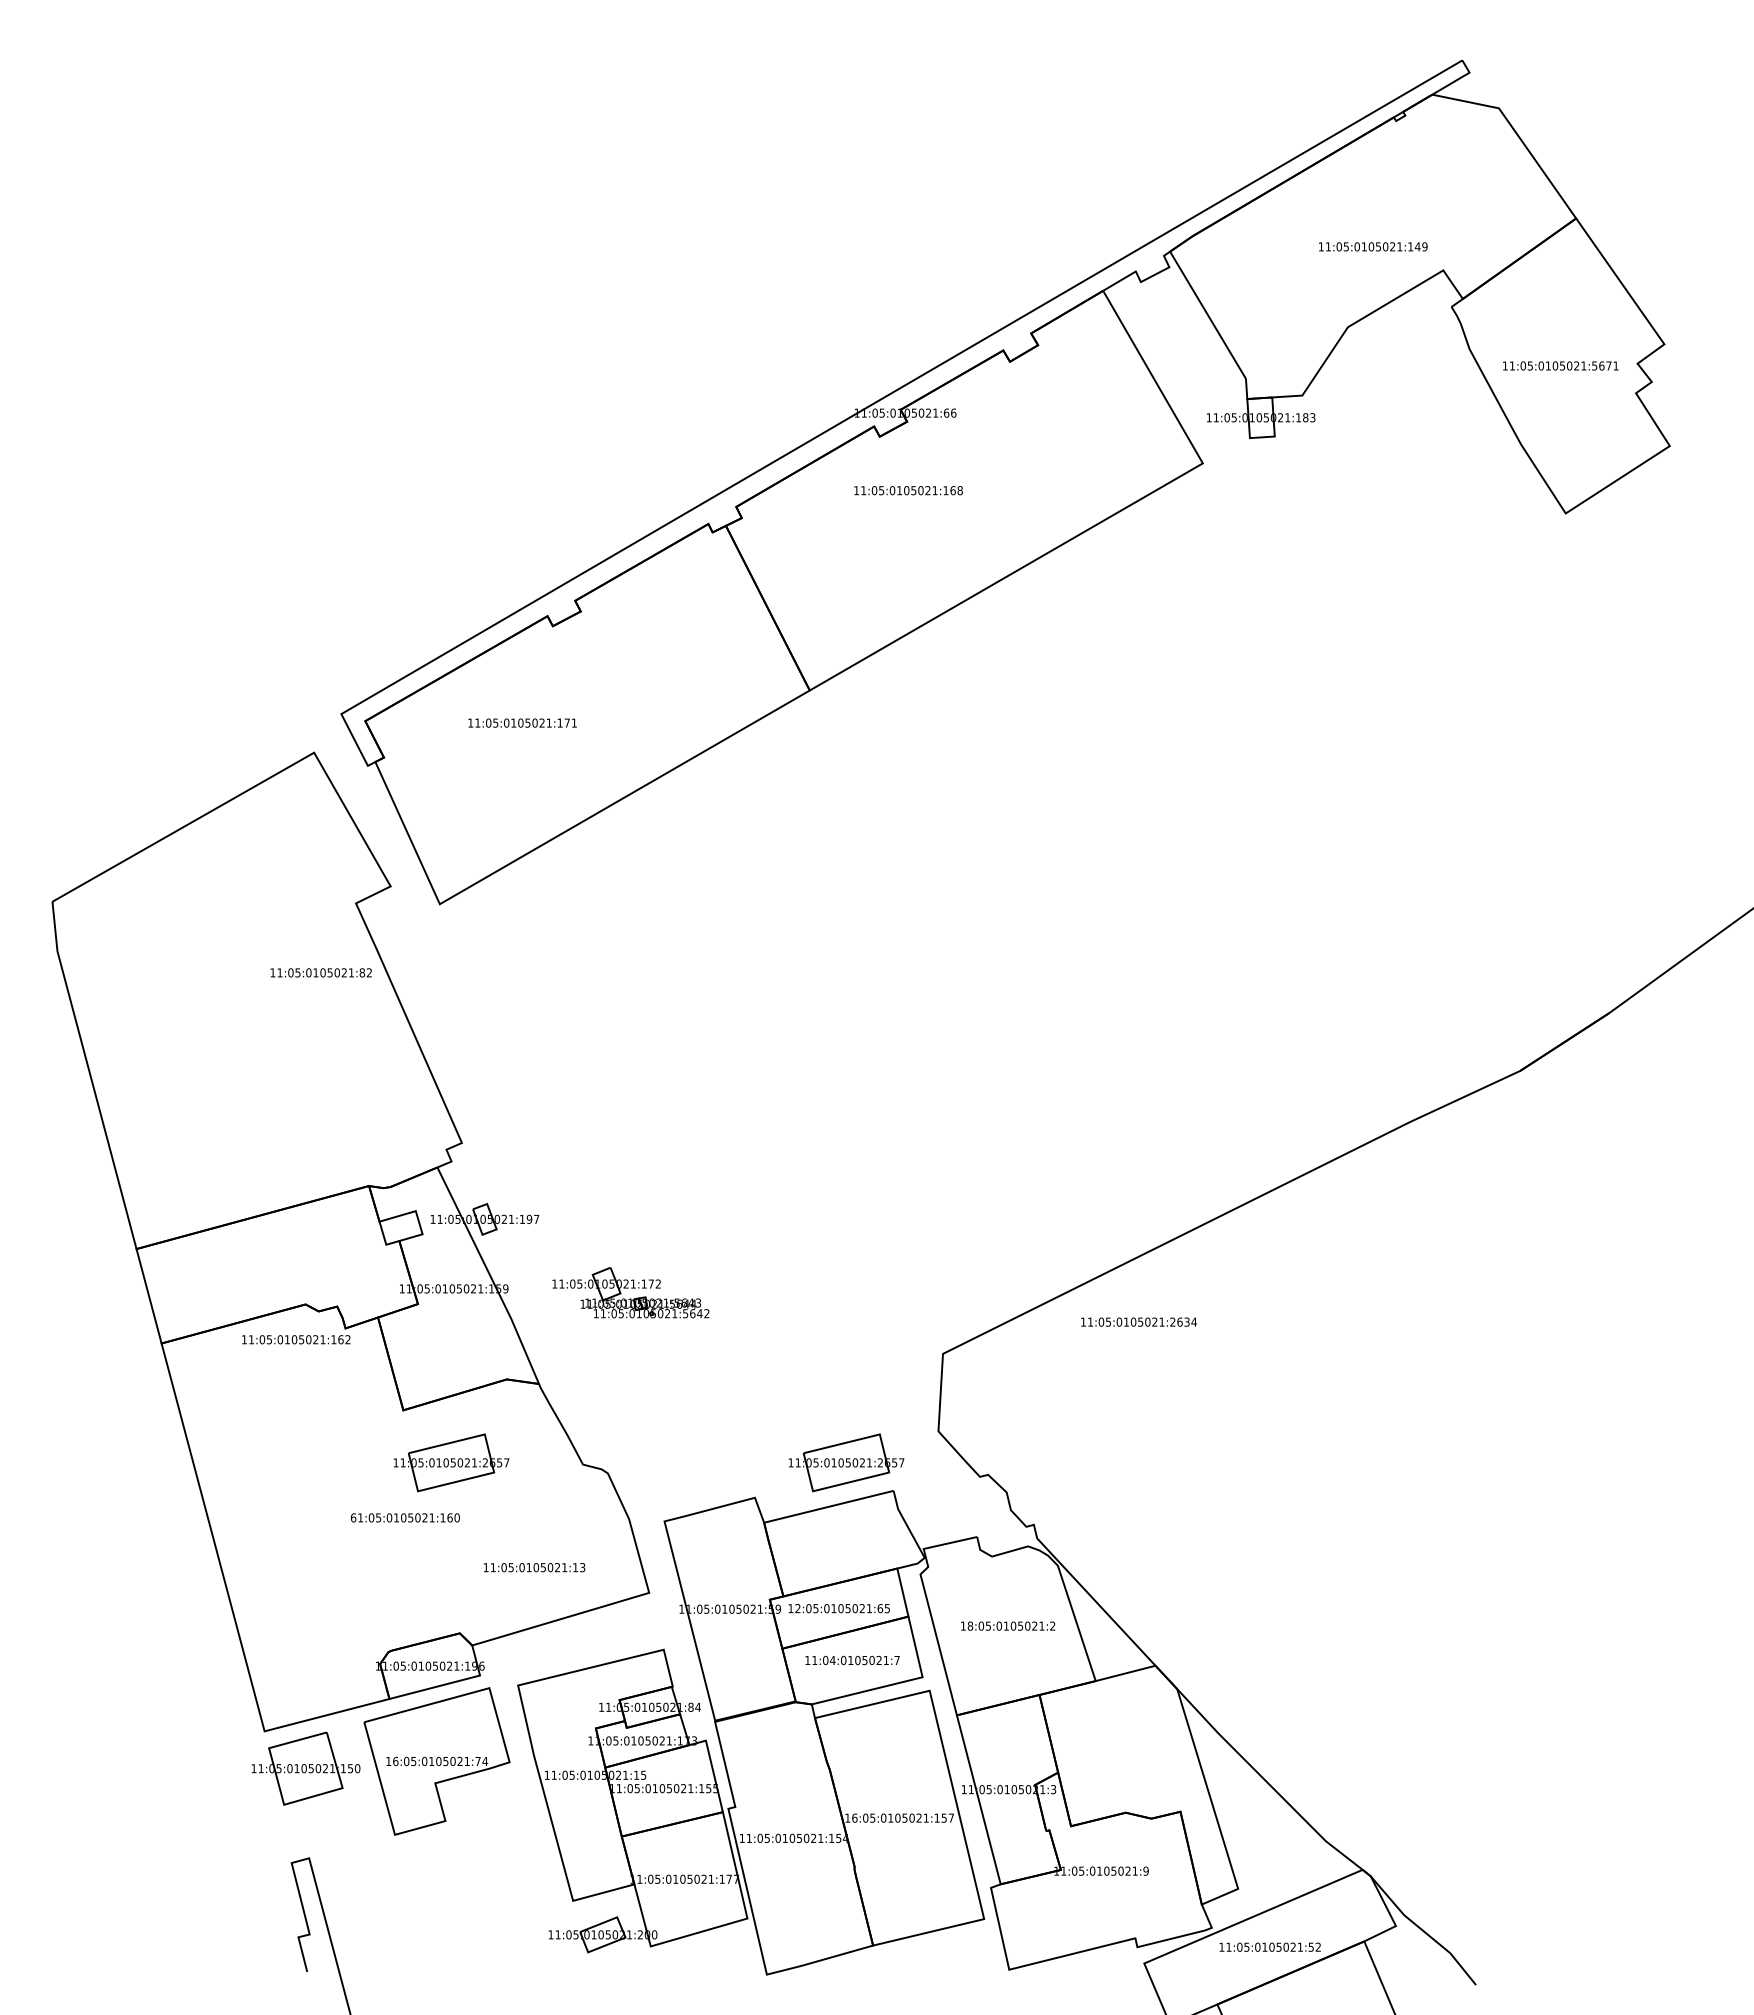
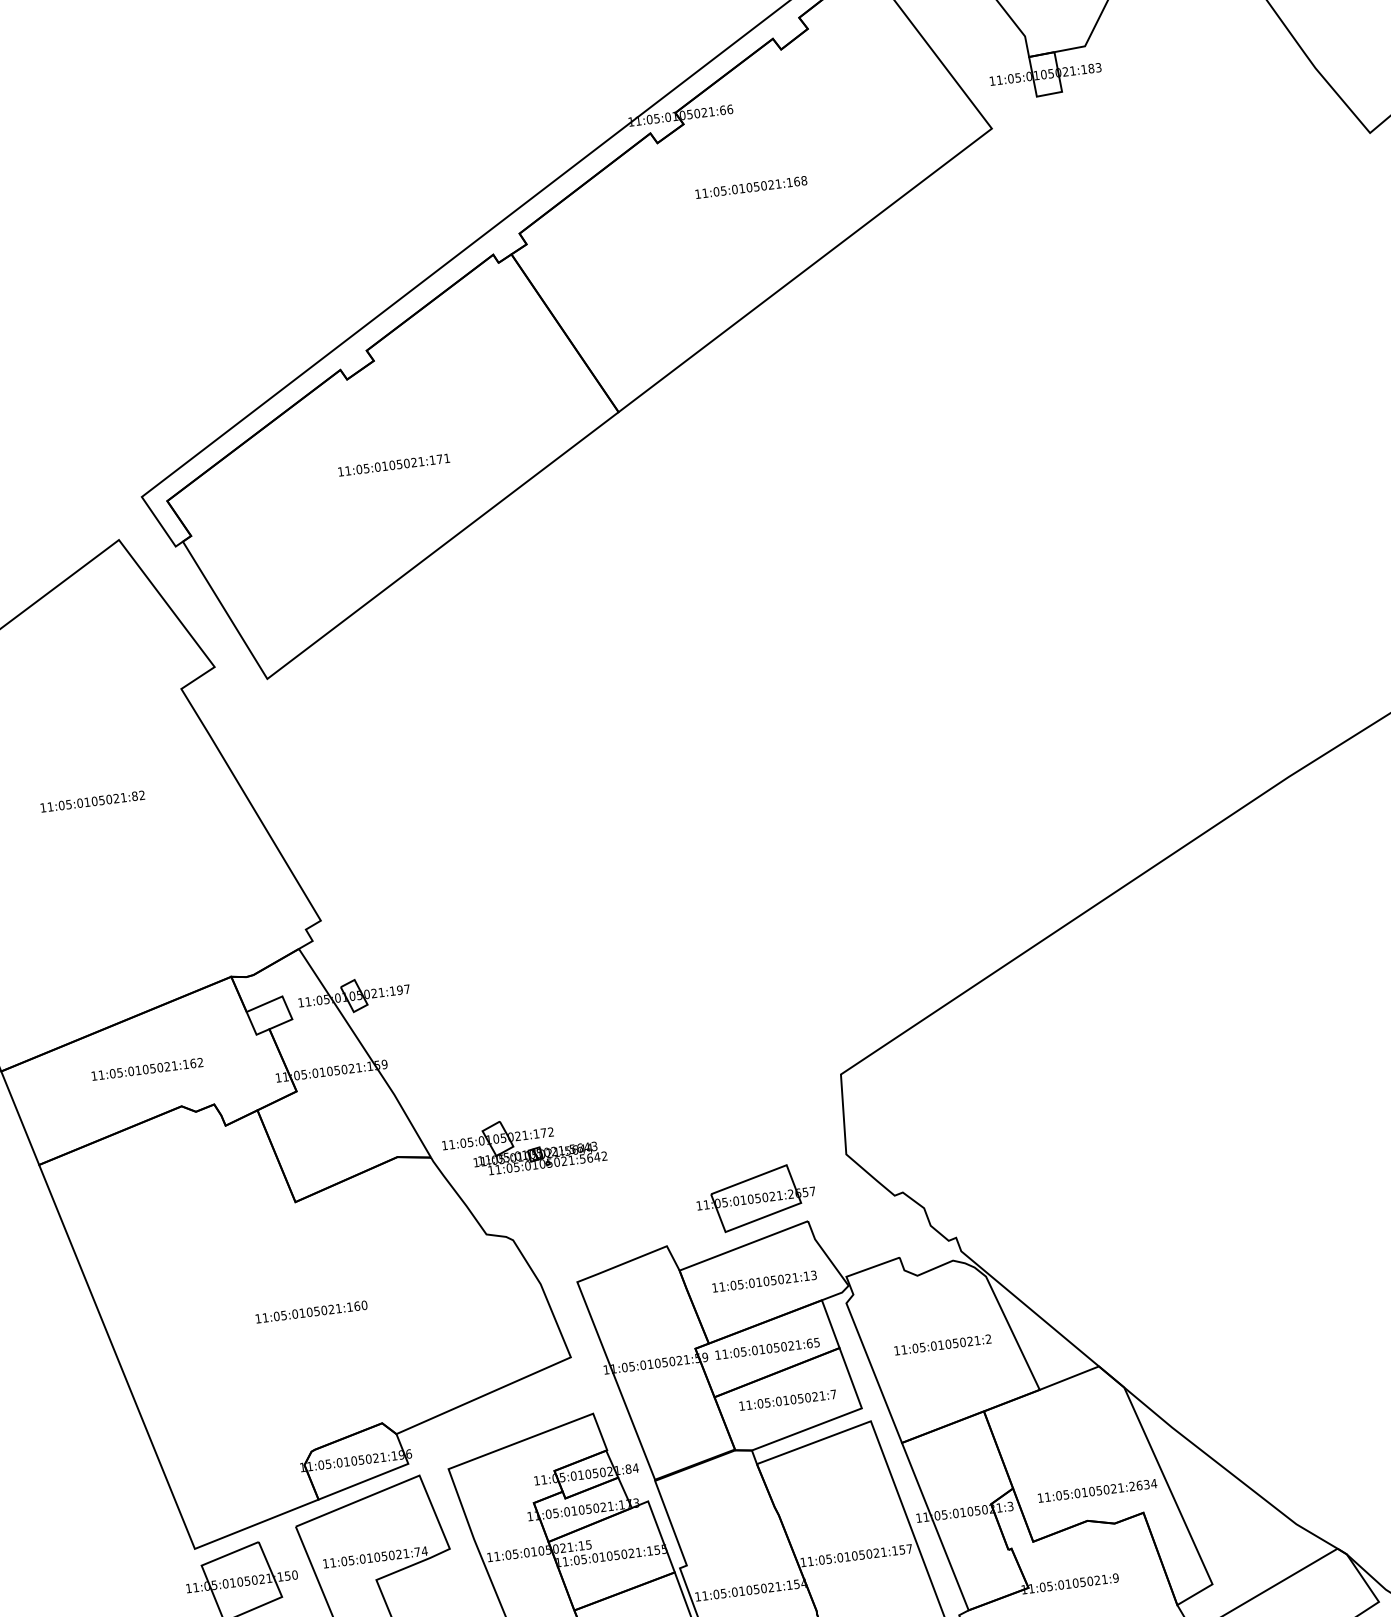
text: (908, 490) -> (751, 187), moved
text: (522, 722) -> (393, 464), moved
text: (320, 972) -> (91, 801), moved
part: (630, 1292) -> (523, 1144), moved
text: (1138, 1321) -> (1096, 1490), moved
text: (296, 1339) -> (147, 1069), moved
part: (451, 1462) -> (351, 1249), removed
text: (353, 1517) -> (258, 1318), 61:05:0105021:160 -> 11:05:0105021:160
text: (534, 1567) -> (764, 1281), moved
text: (797, 1608) -> (724, 1354), 12:05:0105021:65 -> 11:05:0105021:65
text: (970, 1625) -> (904, 1349), 18:05:0105021:2 -> 11:05:0105021:2
text: (832, 1660) -> (767, 1402), 11:04:0105021:7 -> 11:05:0105021:7
text: (395, 1761) -> (332, 1562), 16:05:0105021:74 -> 11:05:0105021:74
text: (854, 1817) -> (810, 1560), 16:05:0105021:157 -> 11:05:0105021:157

